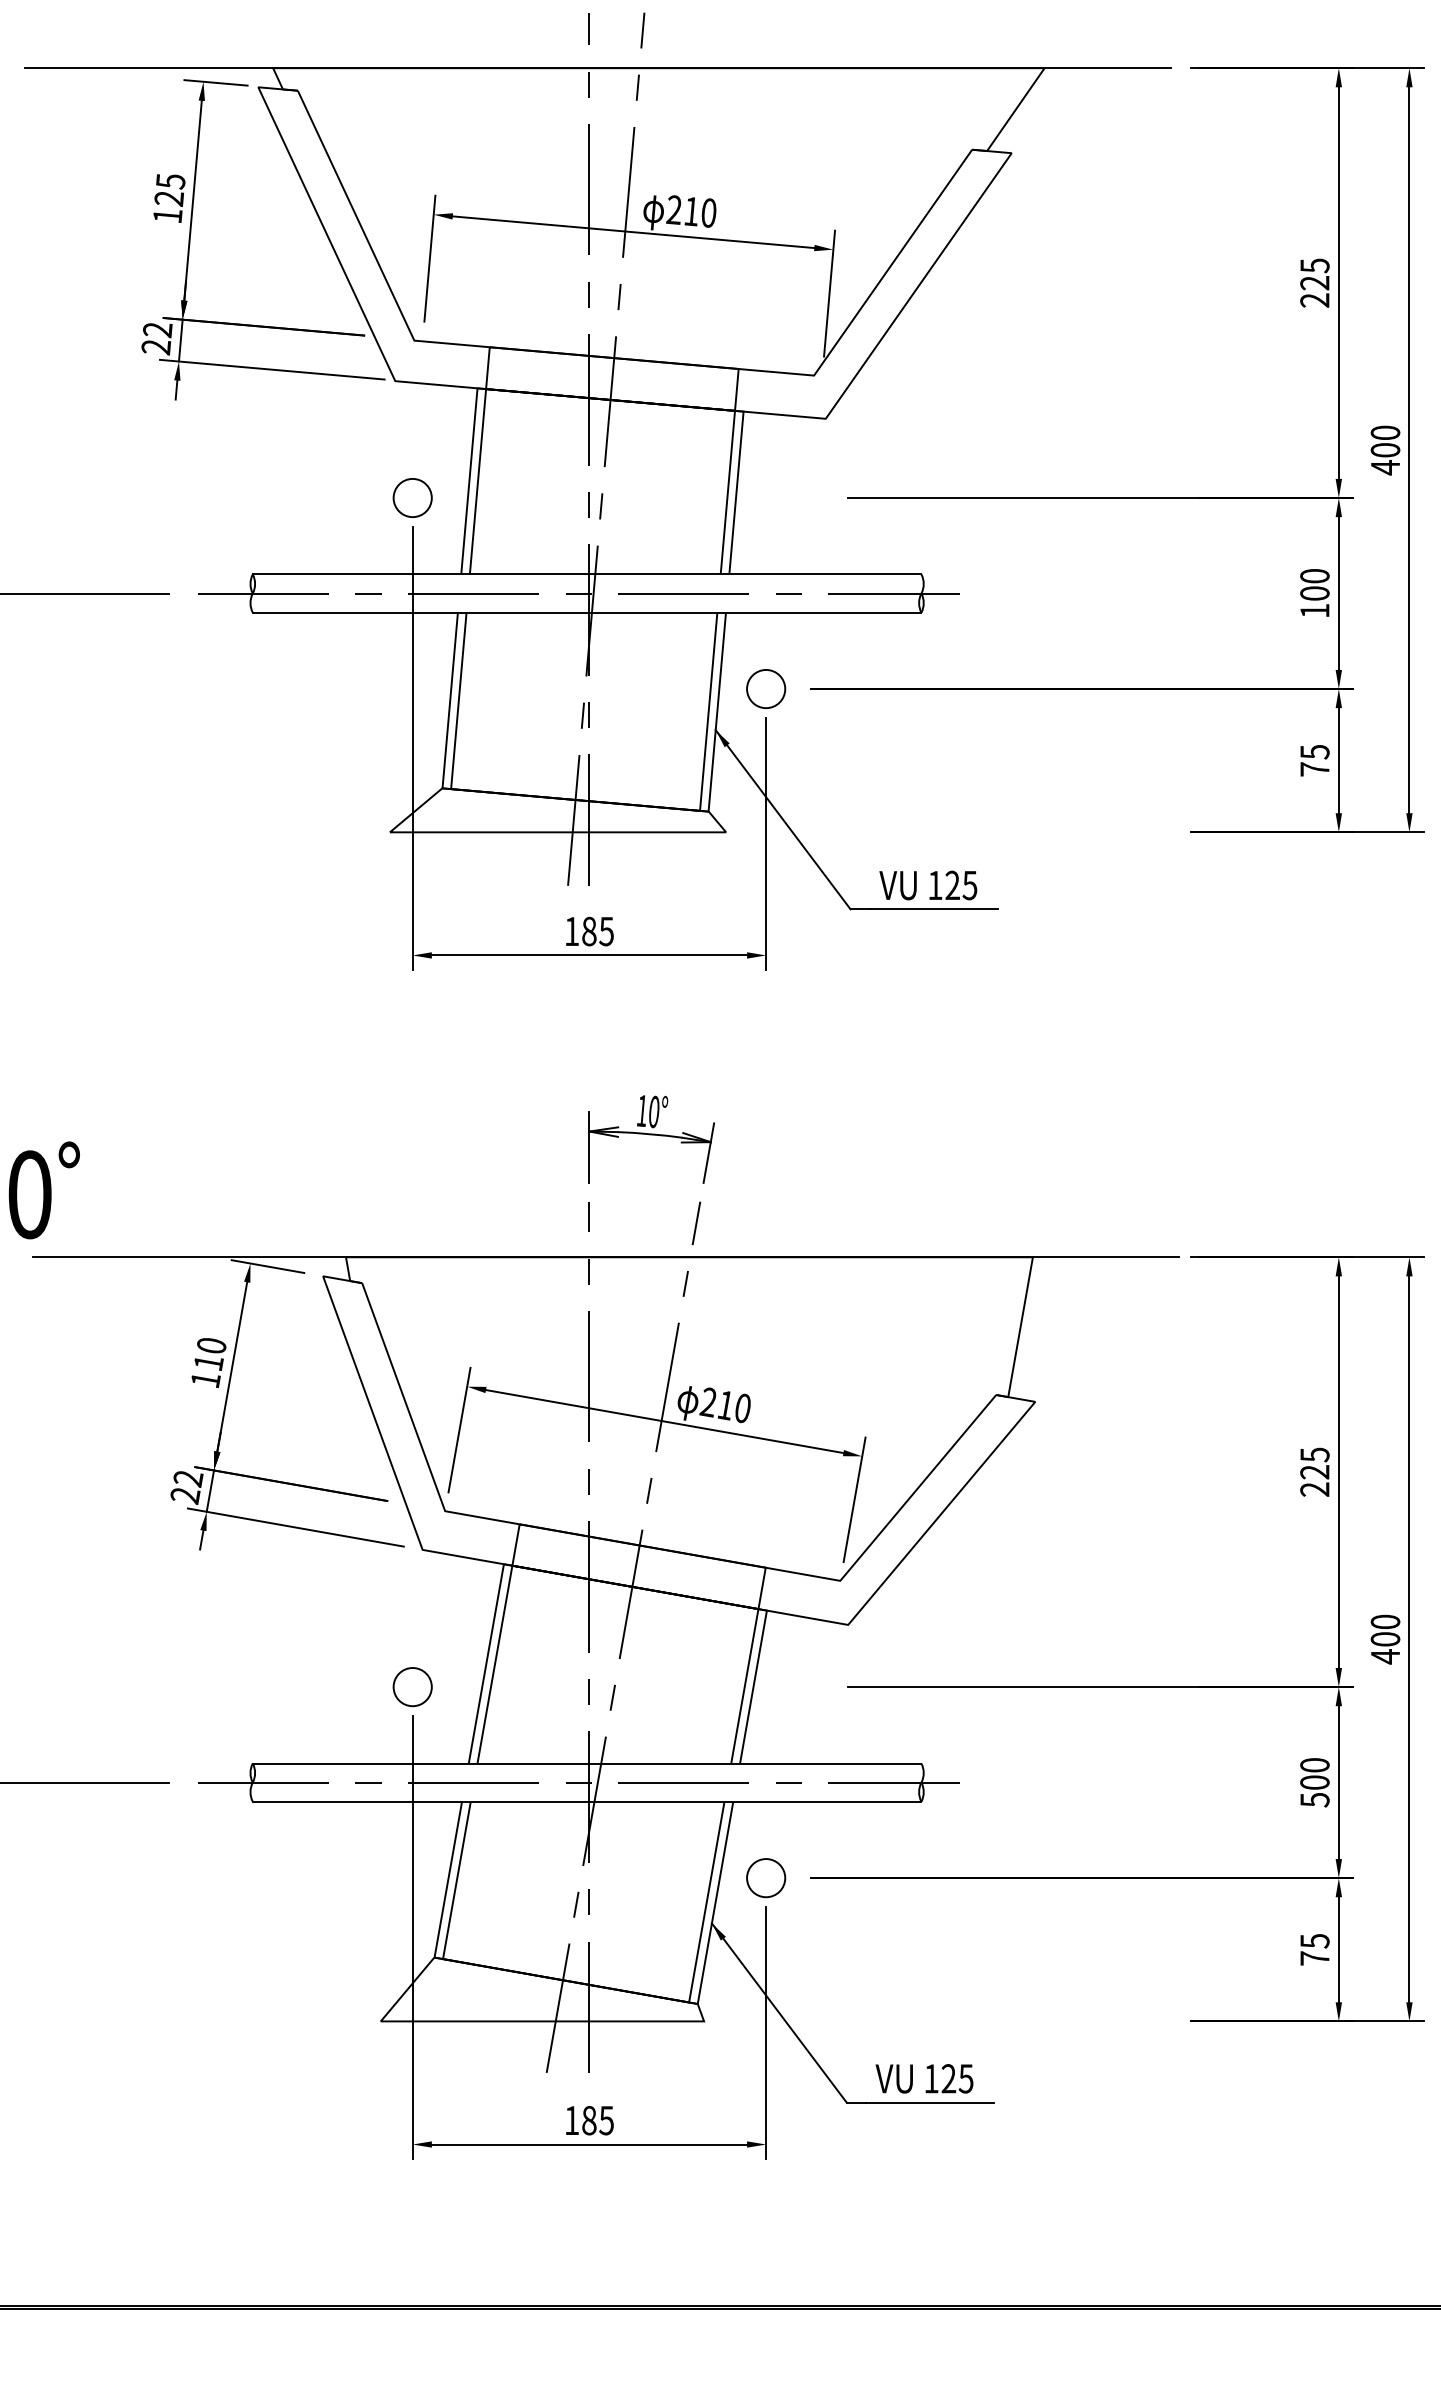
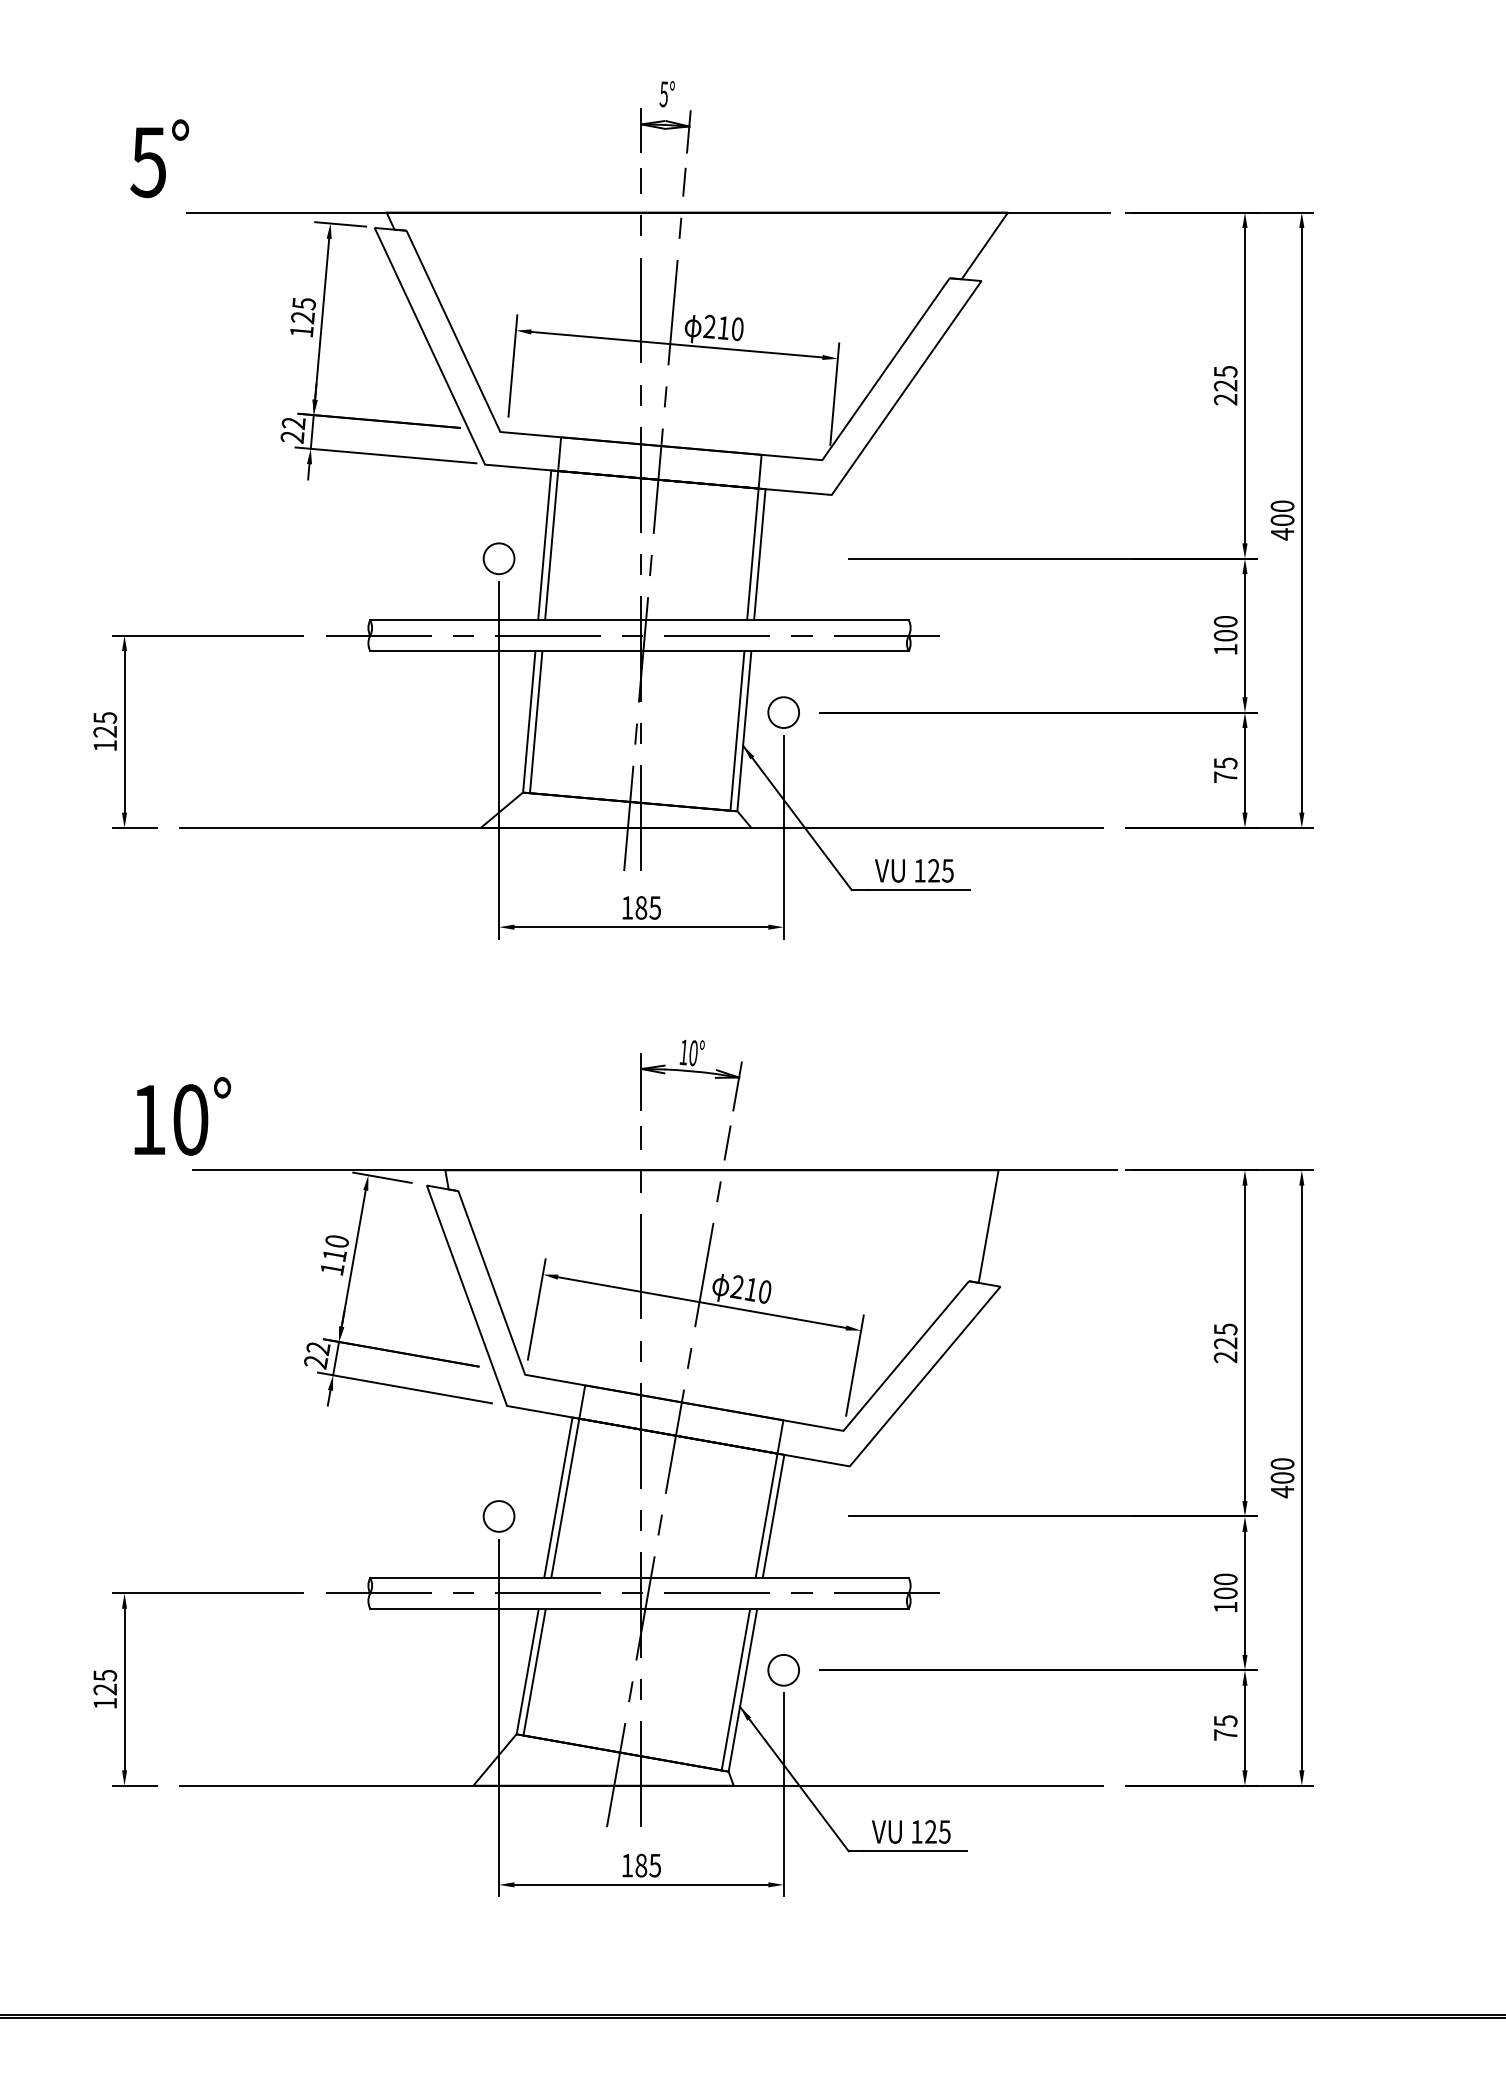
line: (588, 832) -> (640, 828), added
text: (1314, 1800) -> (1225, 1607), 500 -> 100
line: (588, 2021) -> (640, 1785), added

